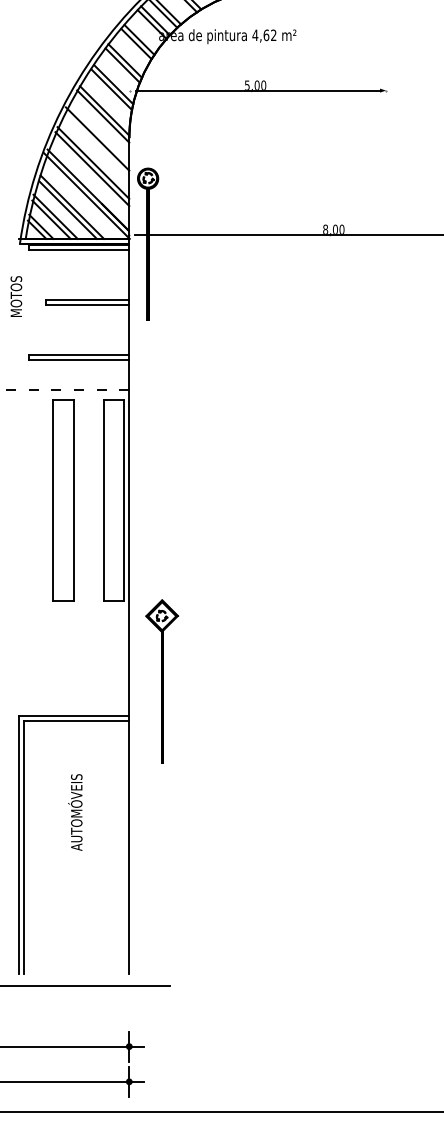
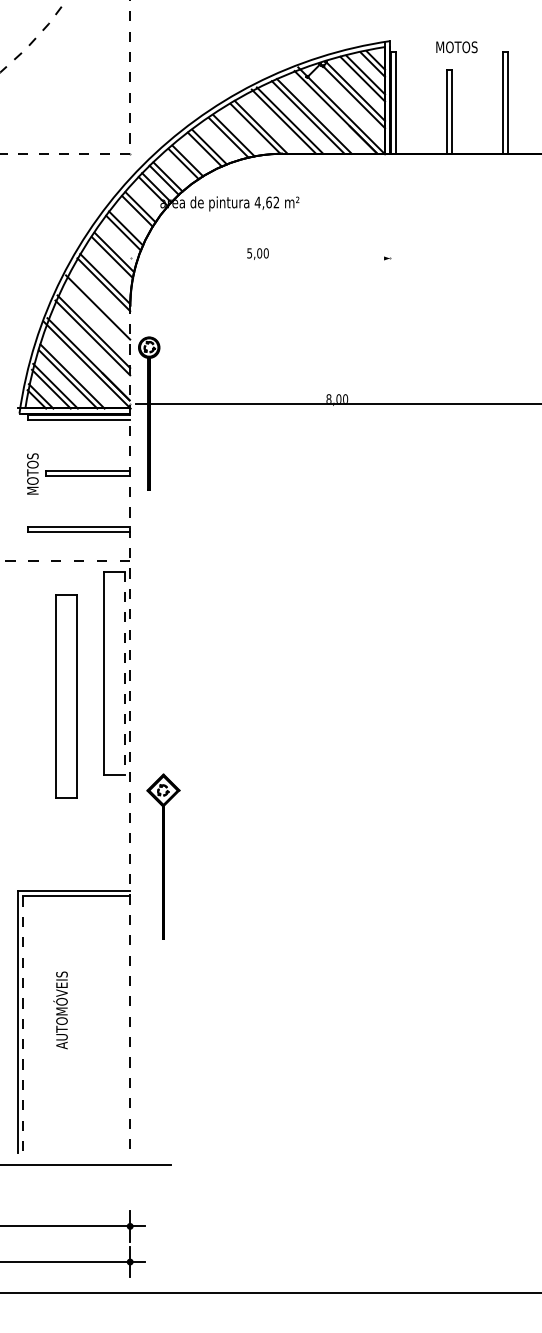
line: (258, 90) -> (260, 258), removed
text: (16, 296) -> (32, 473), moved
part: (63, 500) -> (66, 696), moved
line: (123, 500) -> (124, 673), solid -> dashed
line: (129, 554) -> (130, 728), solid -> dashed
text: (75, 812) -> (60, 1010), moved
line: (23, 847) -> (23, 1024), solid -> dashed

